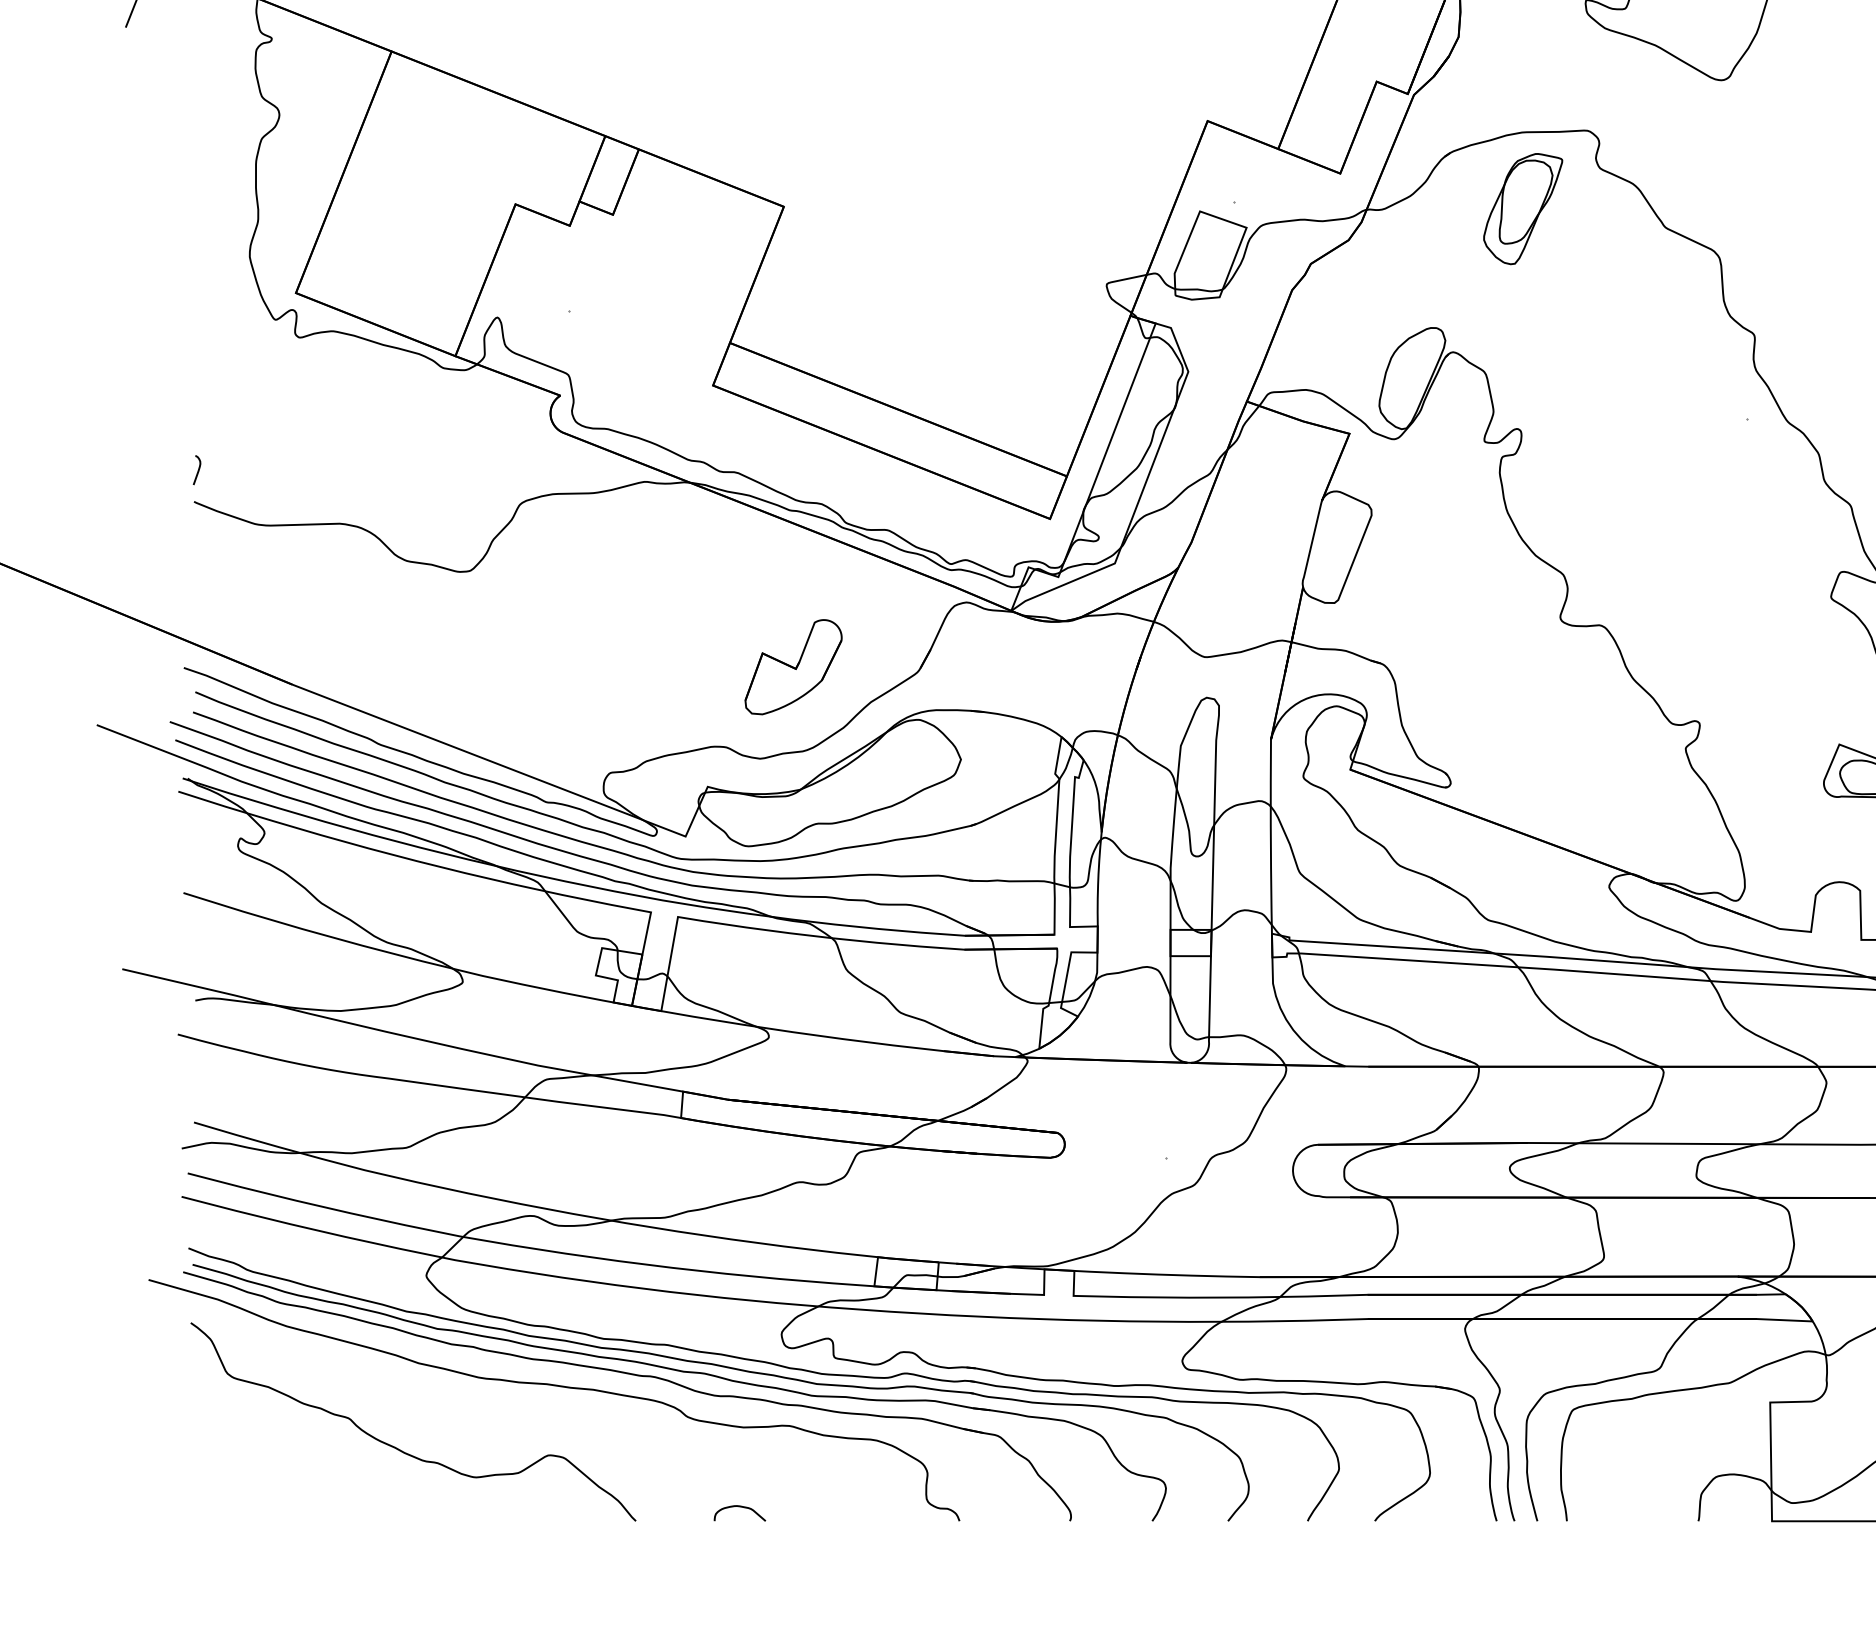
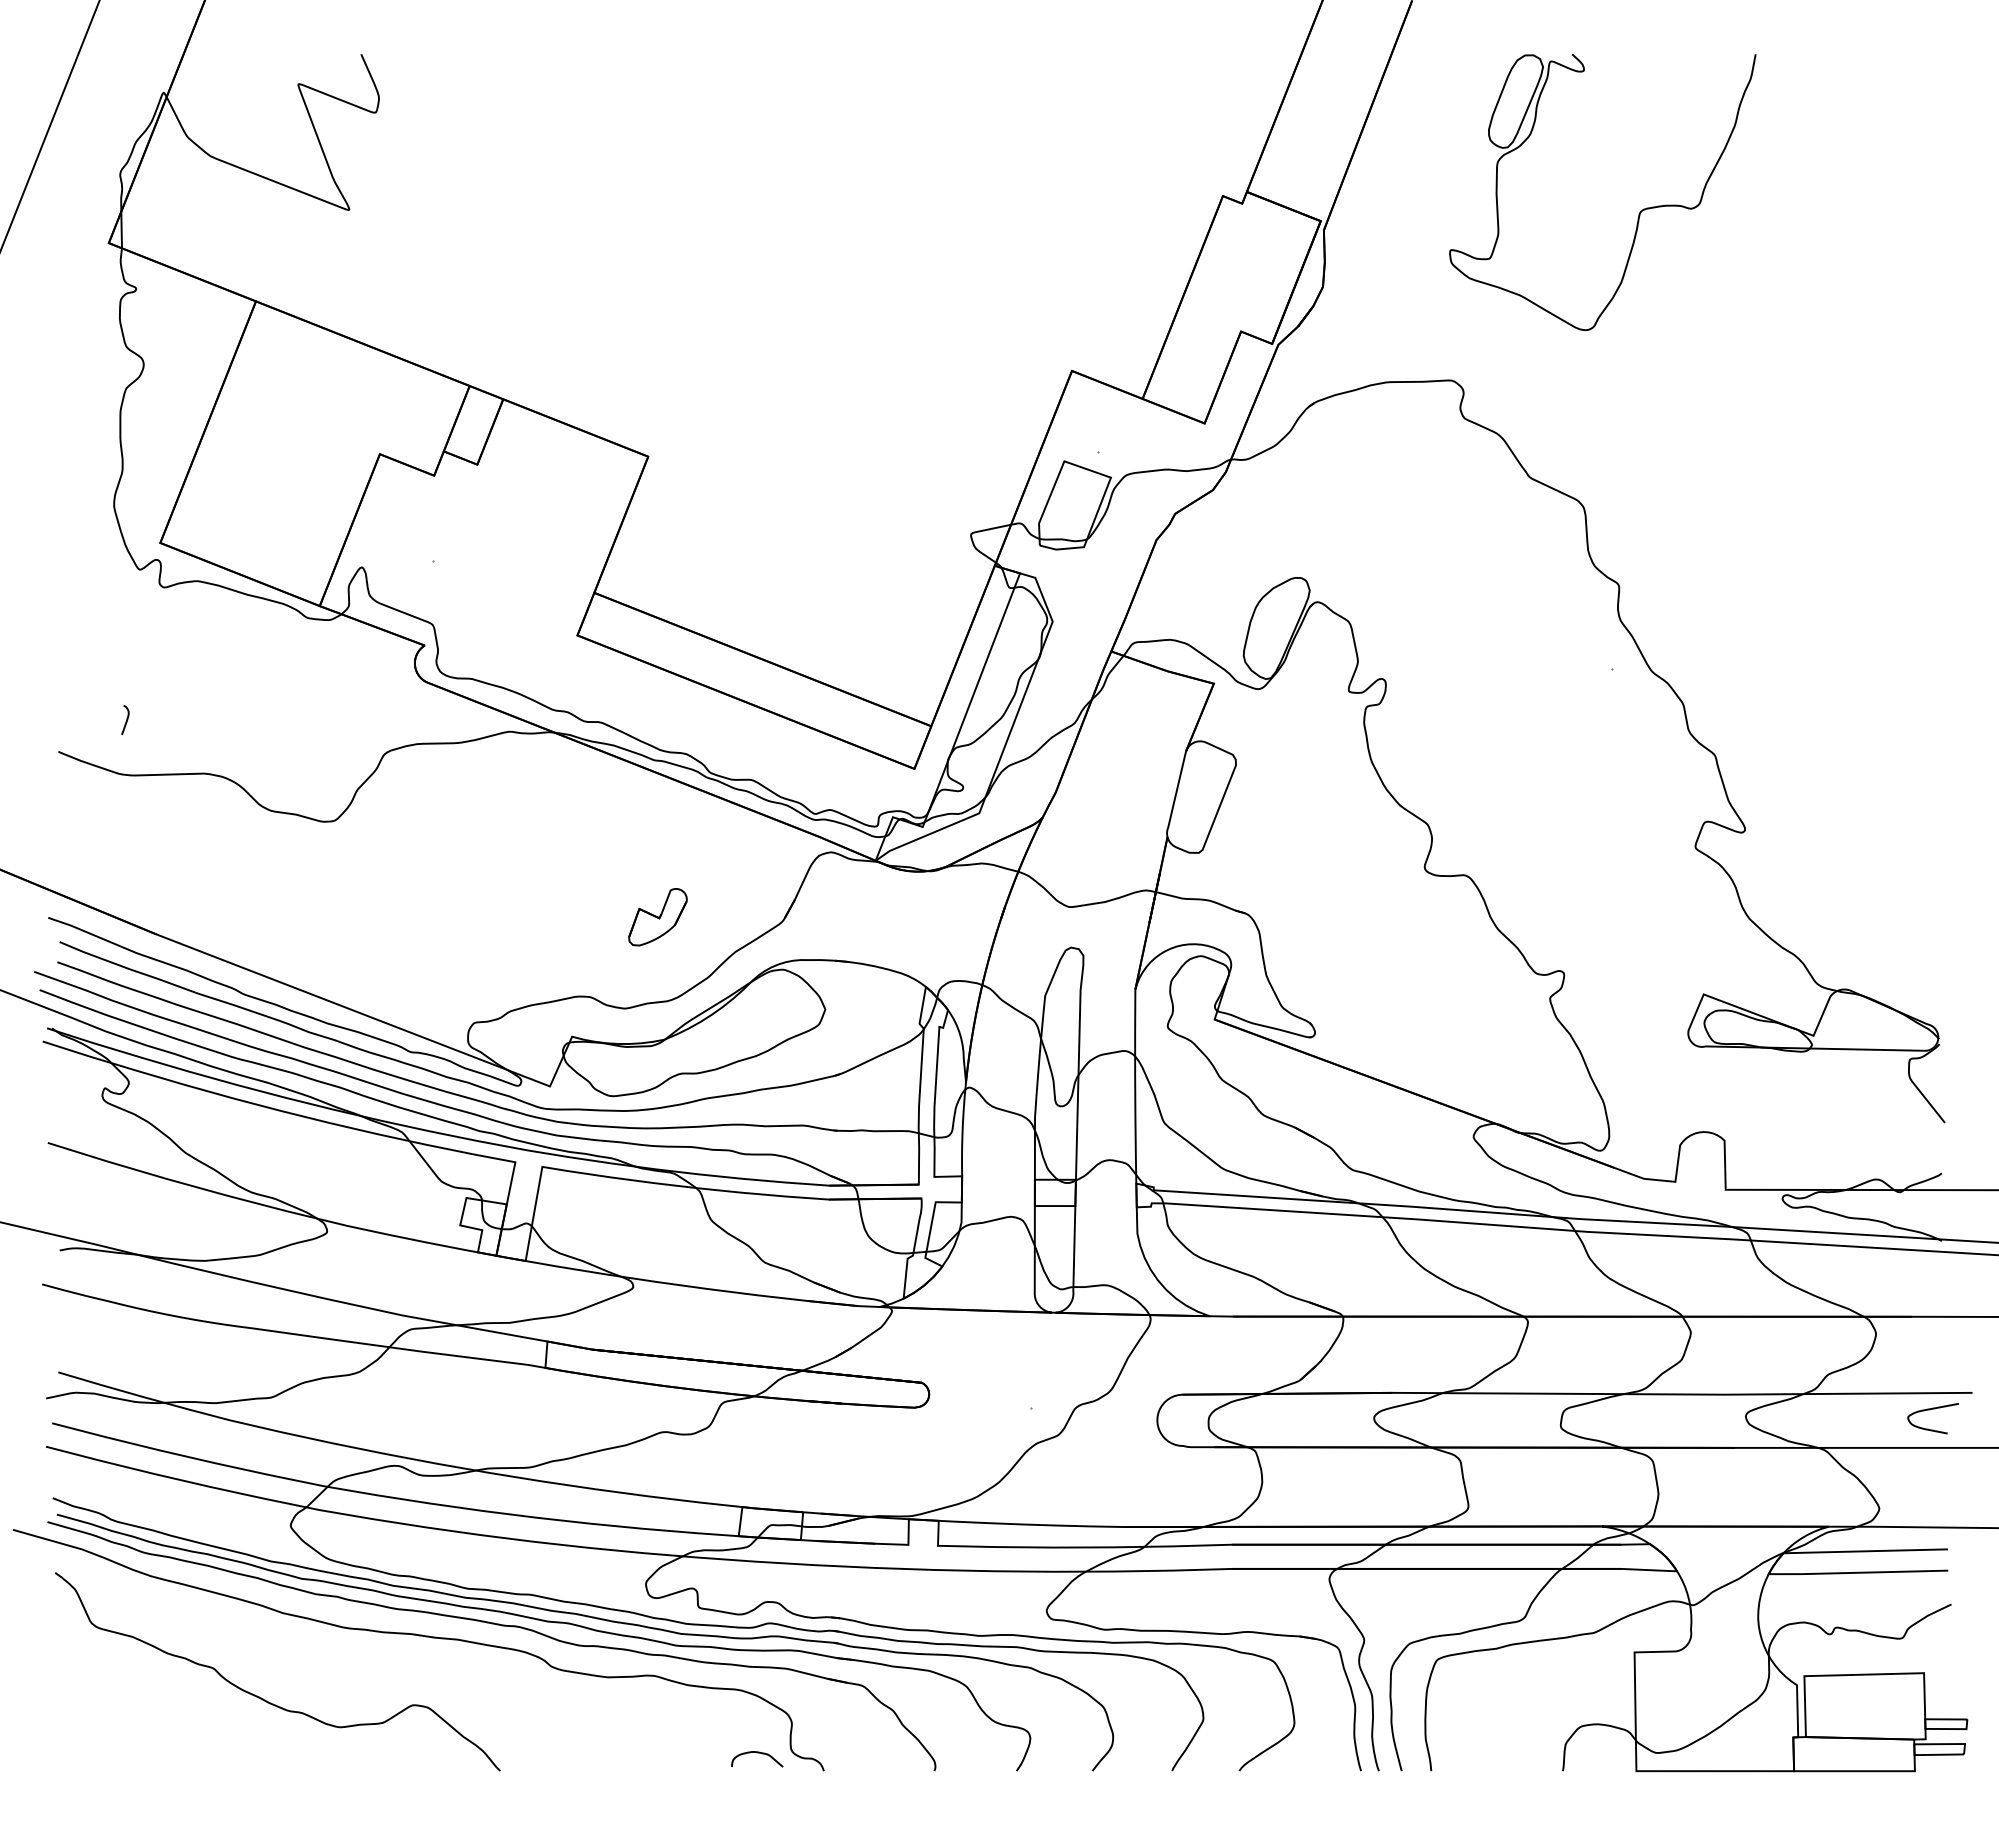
part: (1523, 208) -> (1387, 458), removed
curve: (198, 469) -> (126, 719), moved
part: (793, 667) -> (657, 917), size x0.6
curve: (740, 1507) -> (757, 1753), moved

